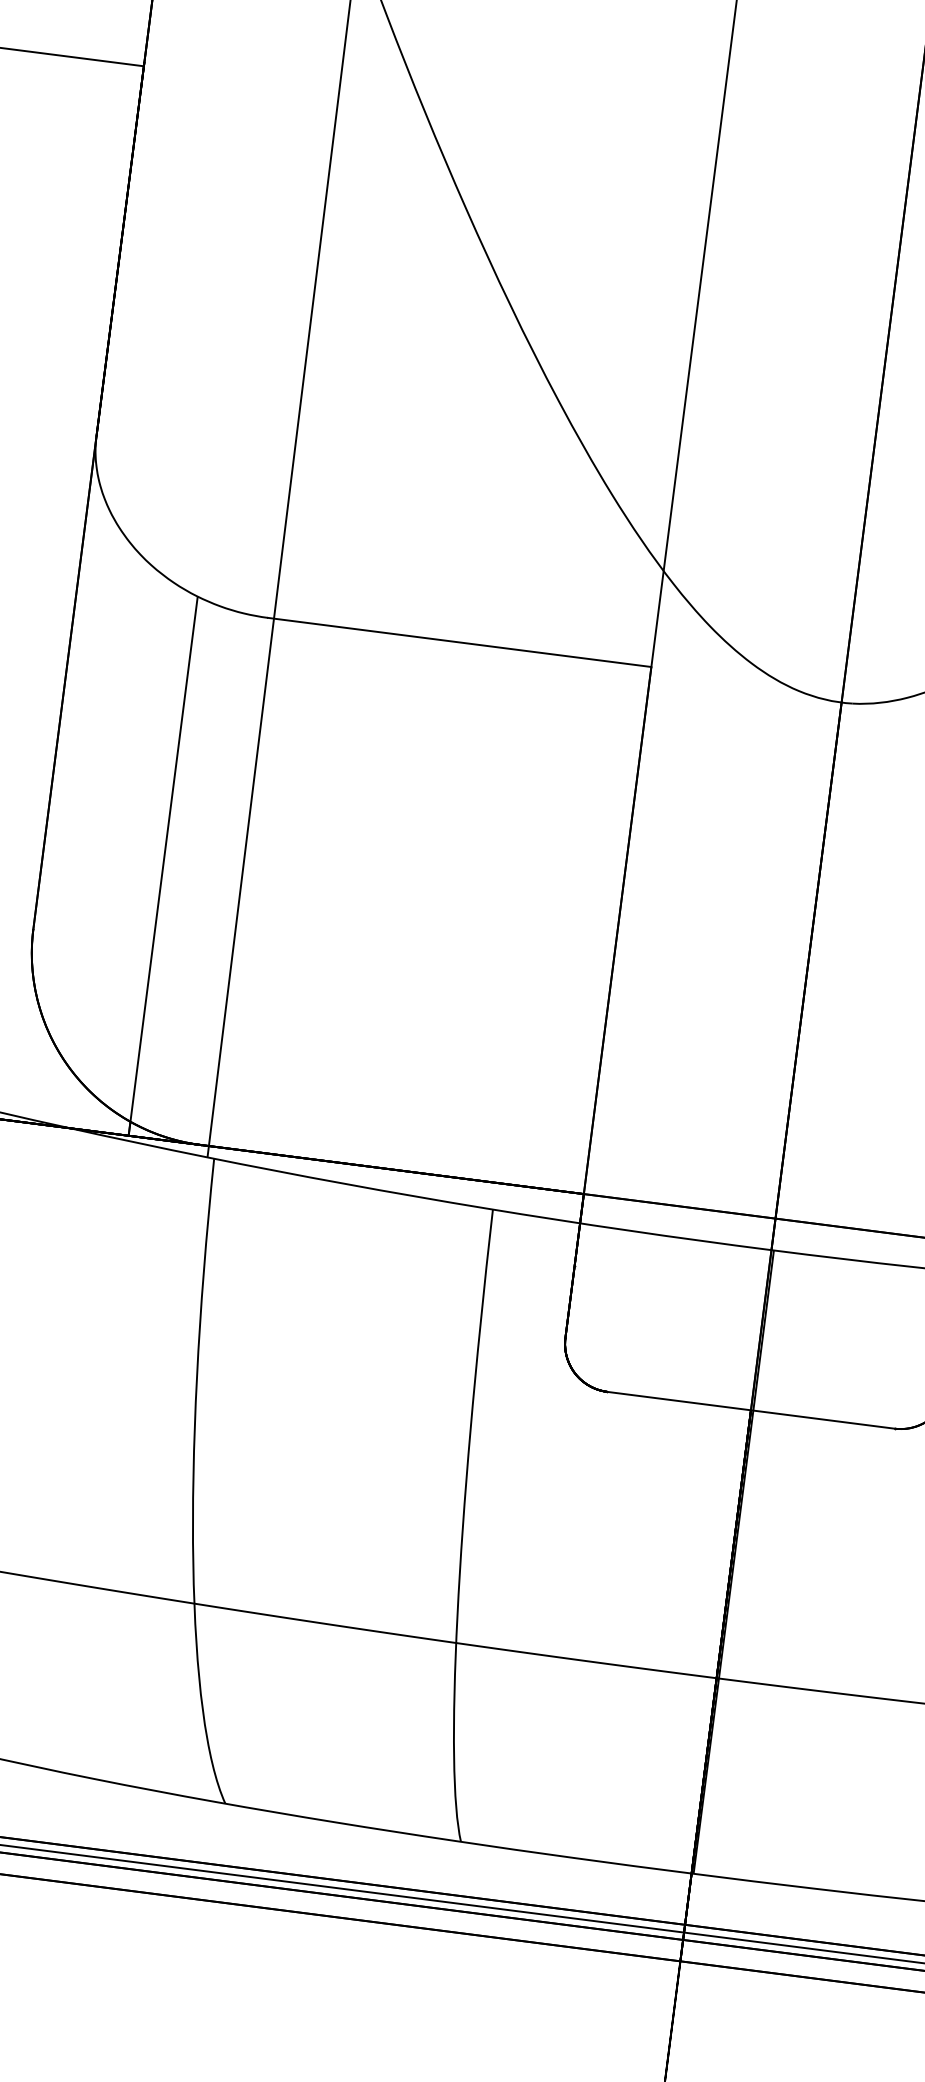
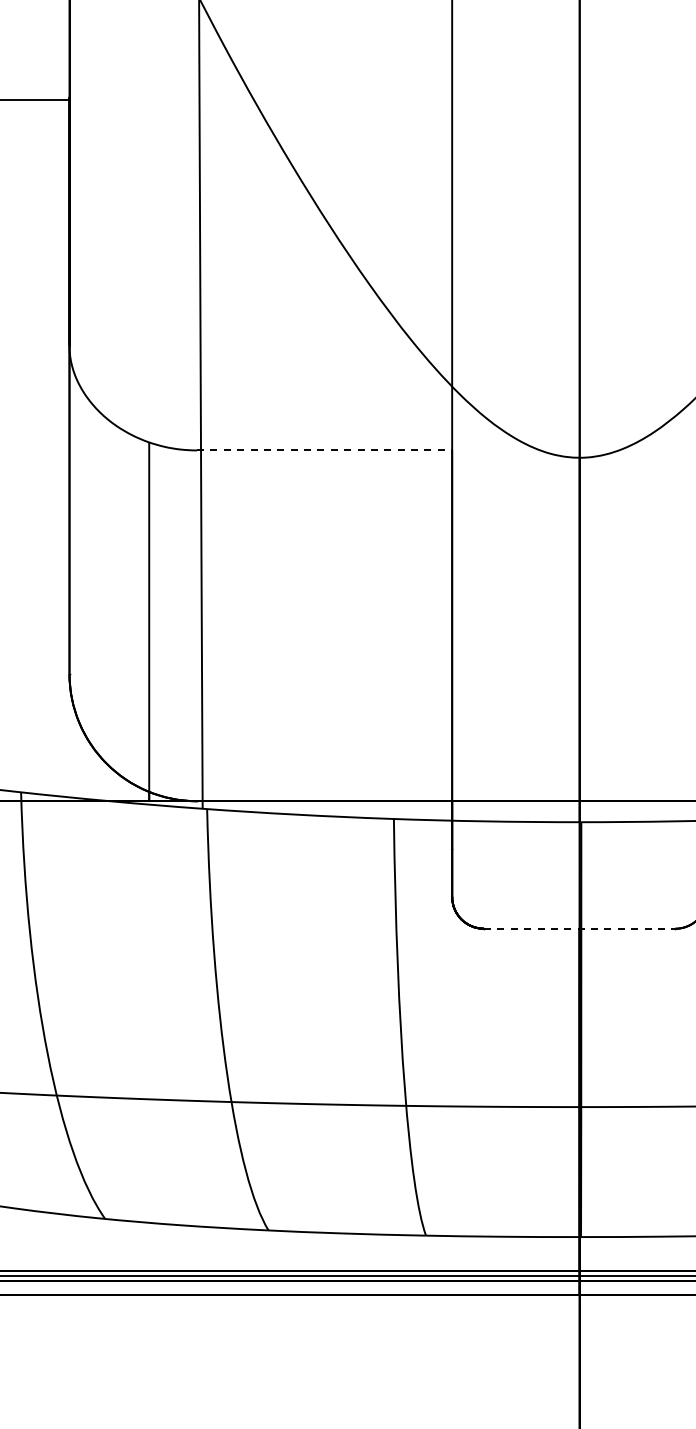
line: (459, 642) -> (324, 450), solid -> dashed
line: (750, 1409) -> (579, 928), solid -> dashed

